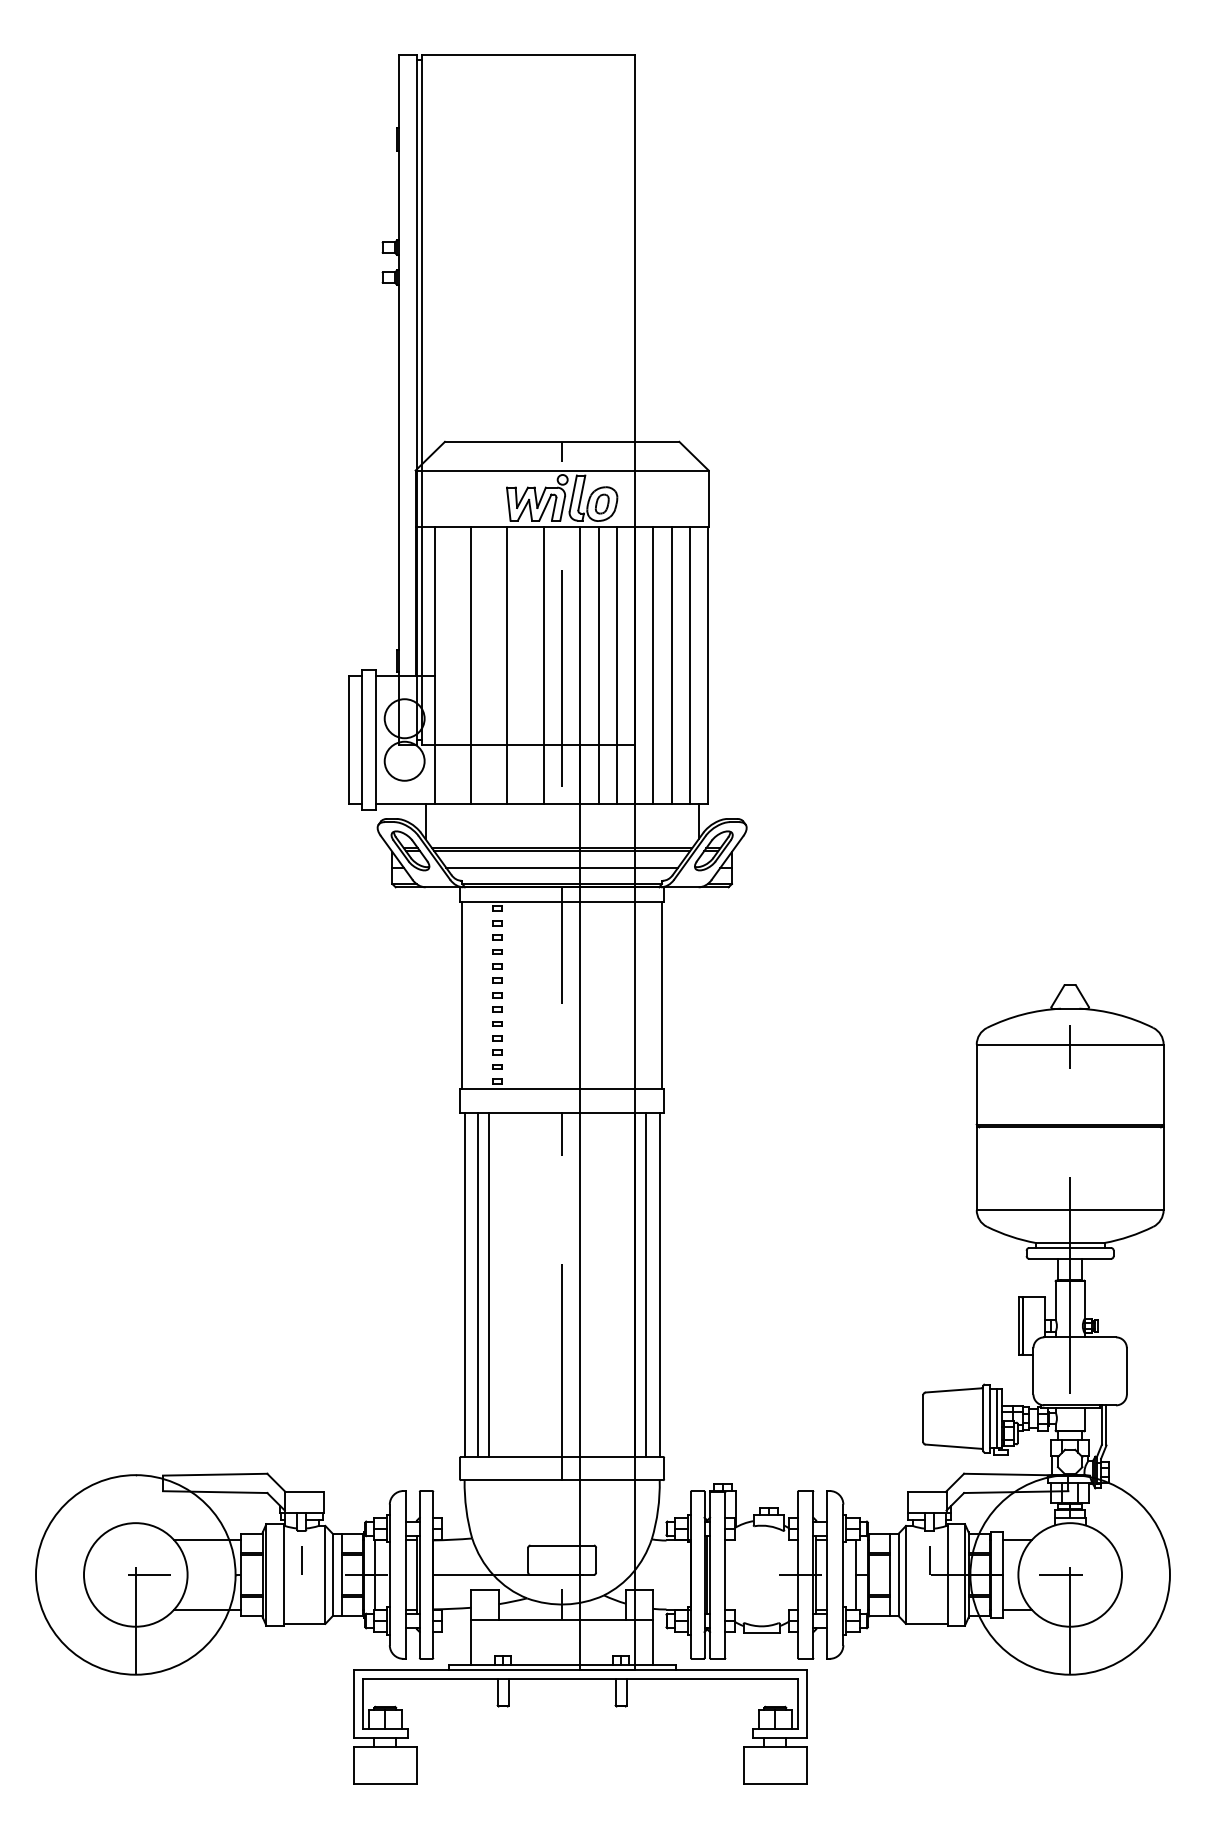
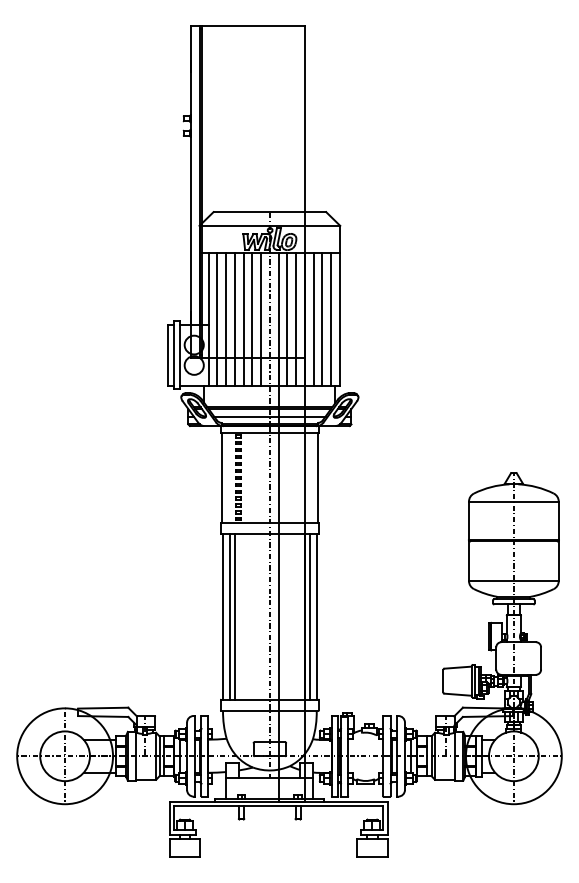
line: (453, 665) -> (217, 319), added
line: (488, 665) -> (234, 319), added
line: (525, 665) -> (252, 319), added

